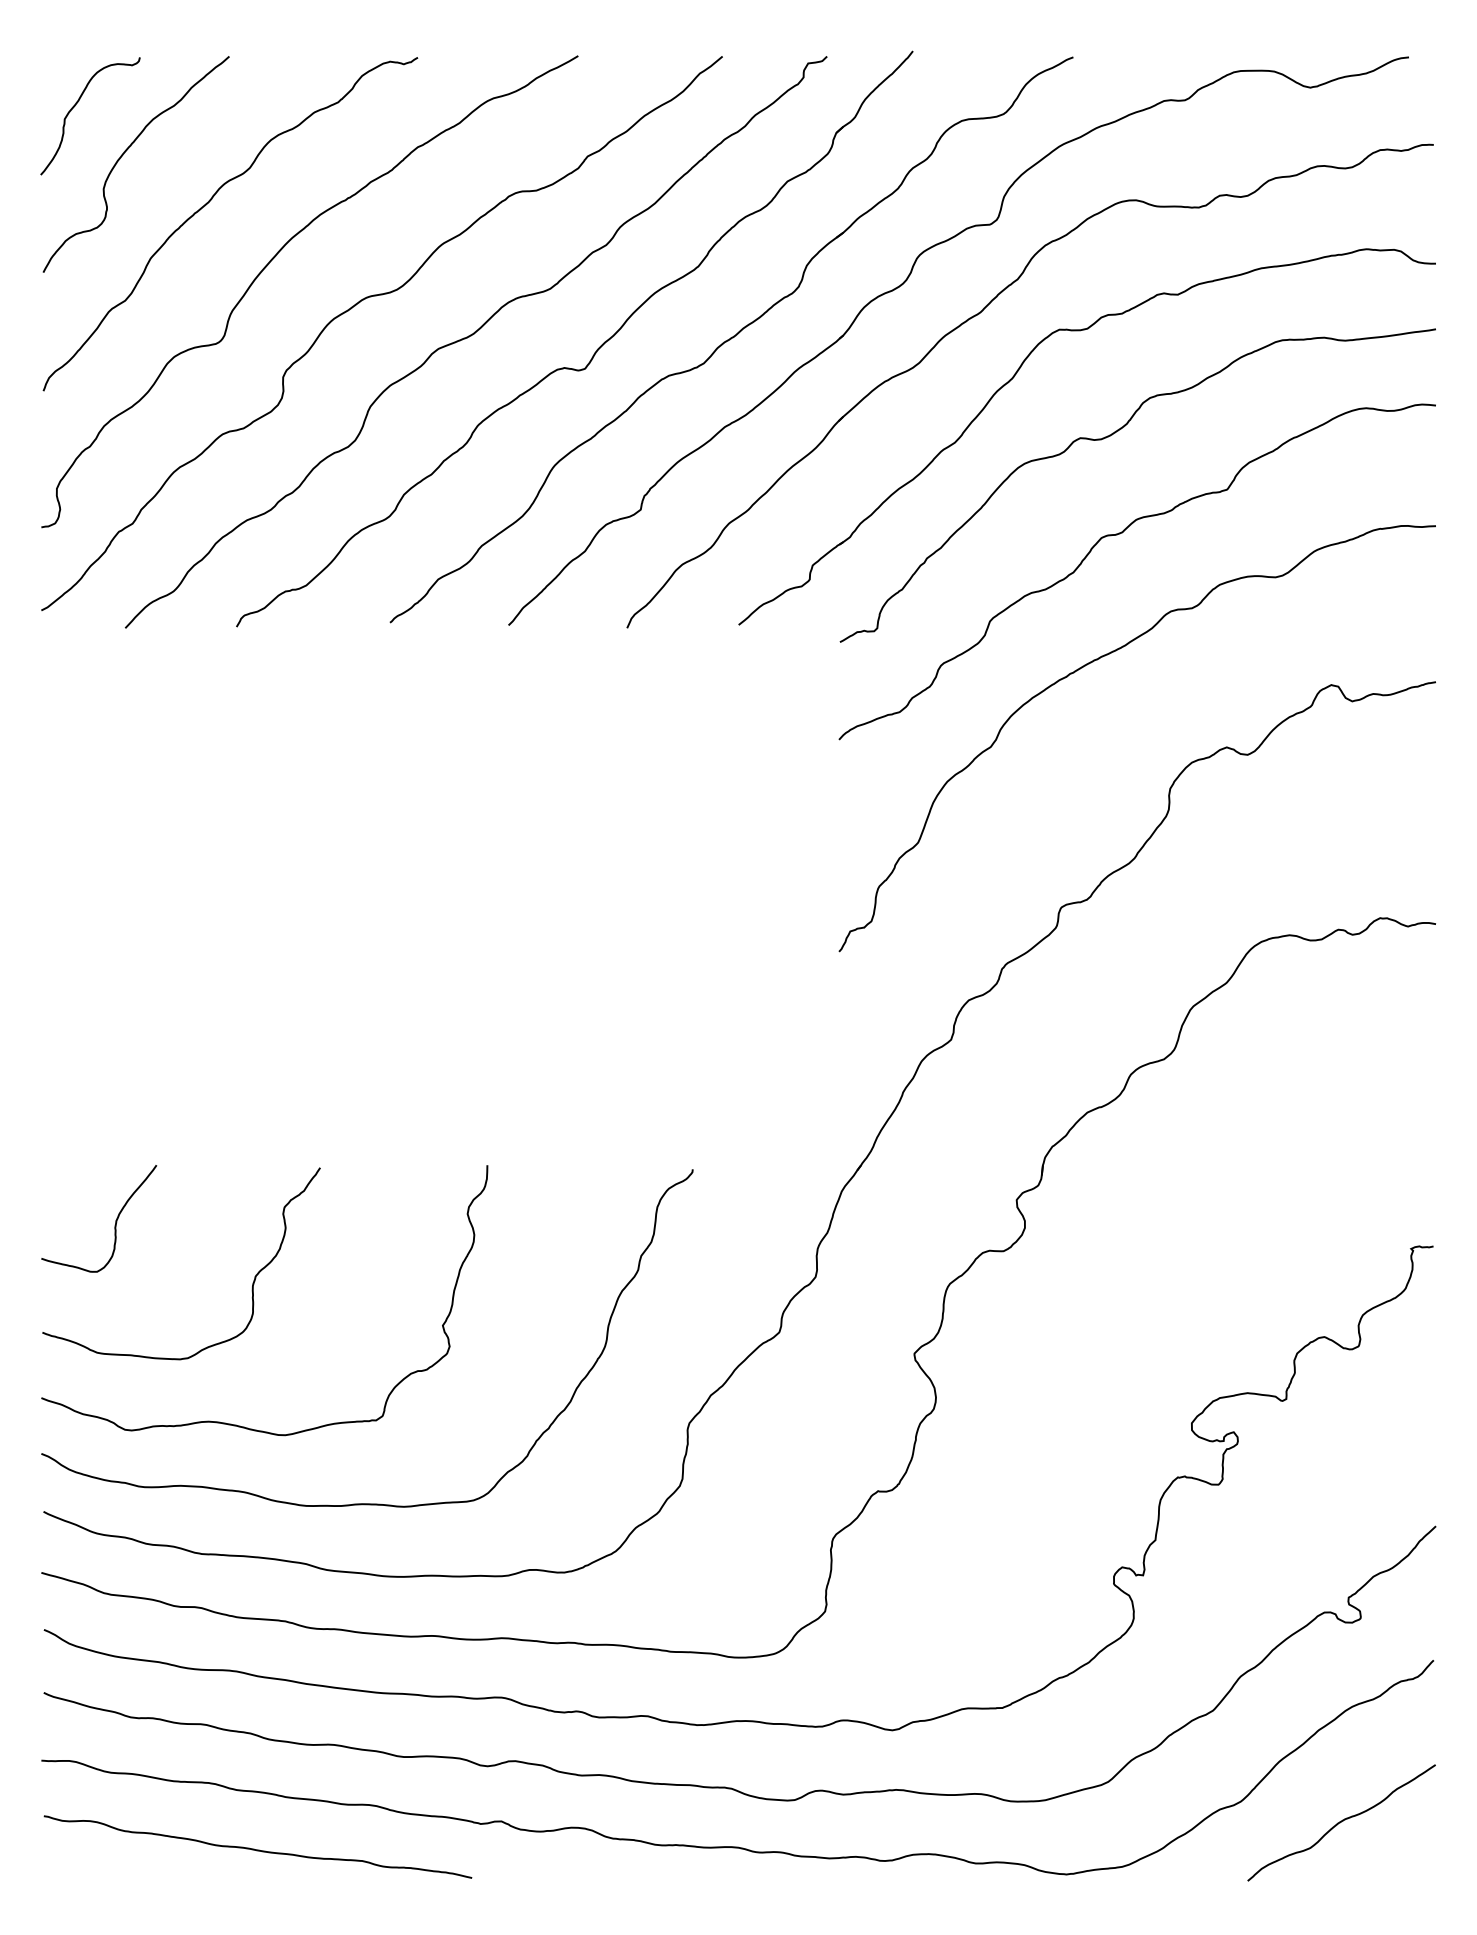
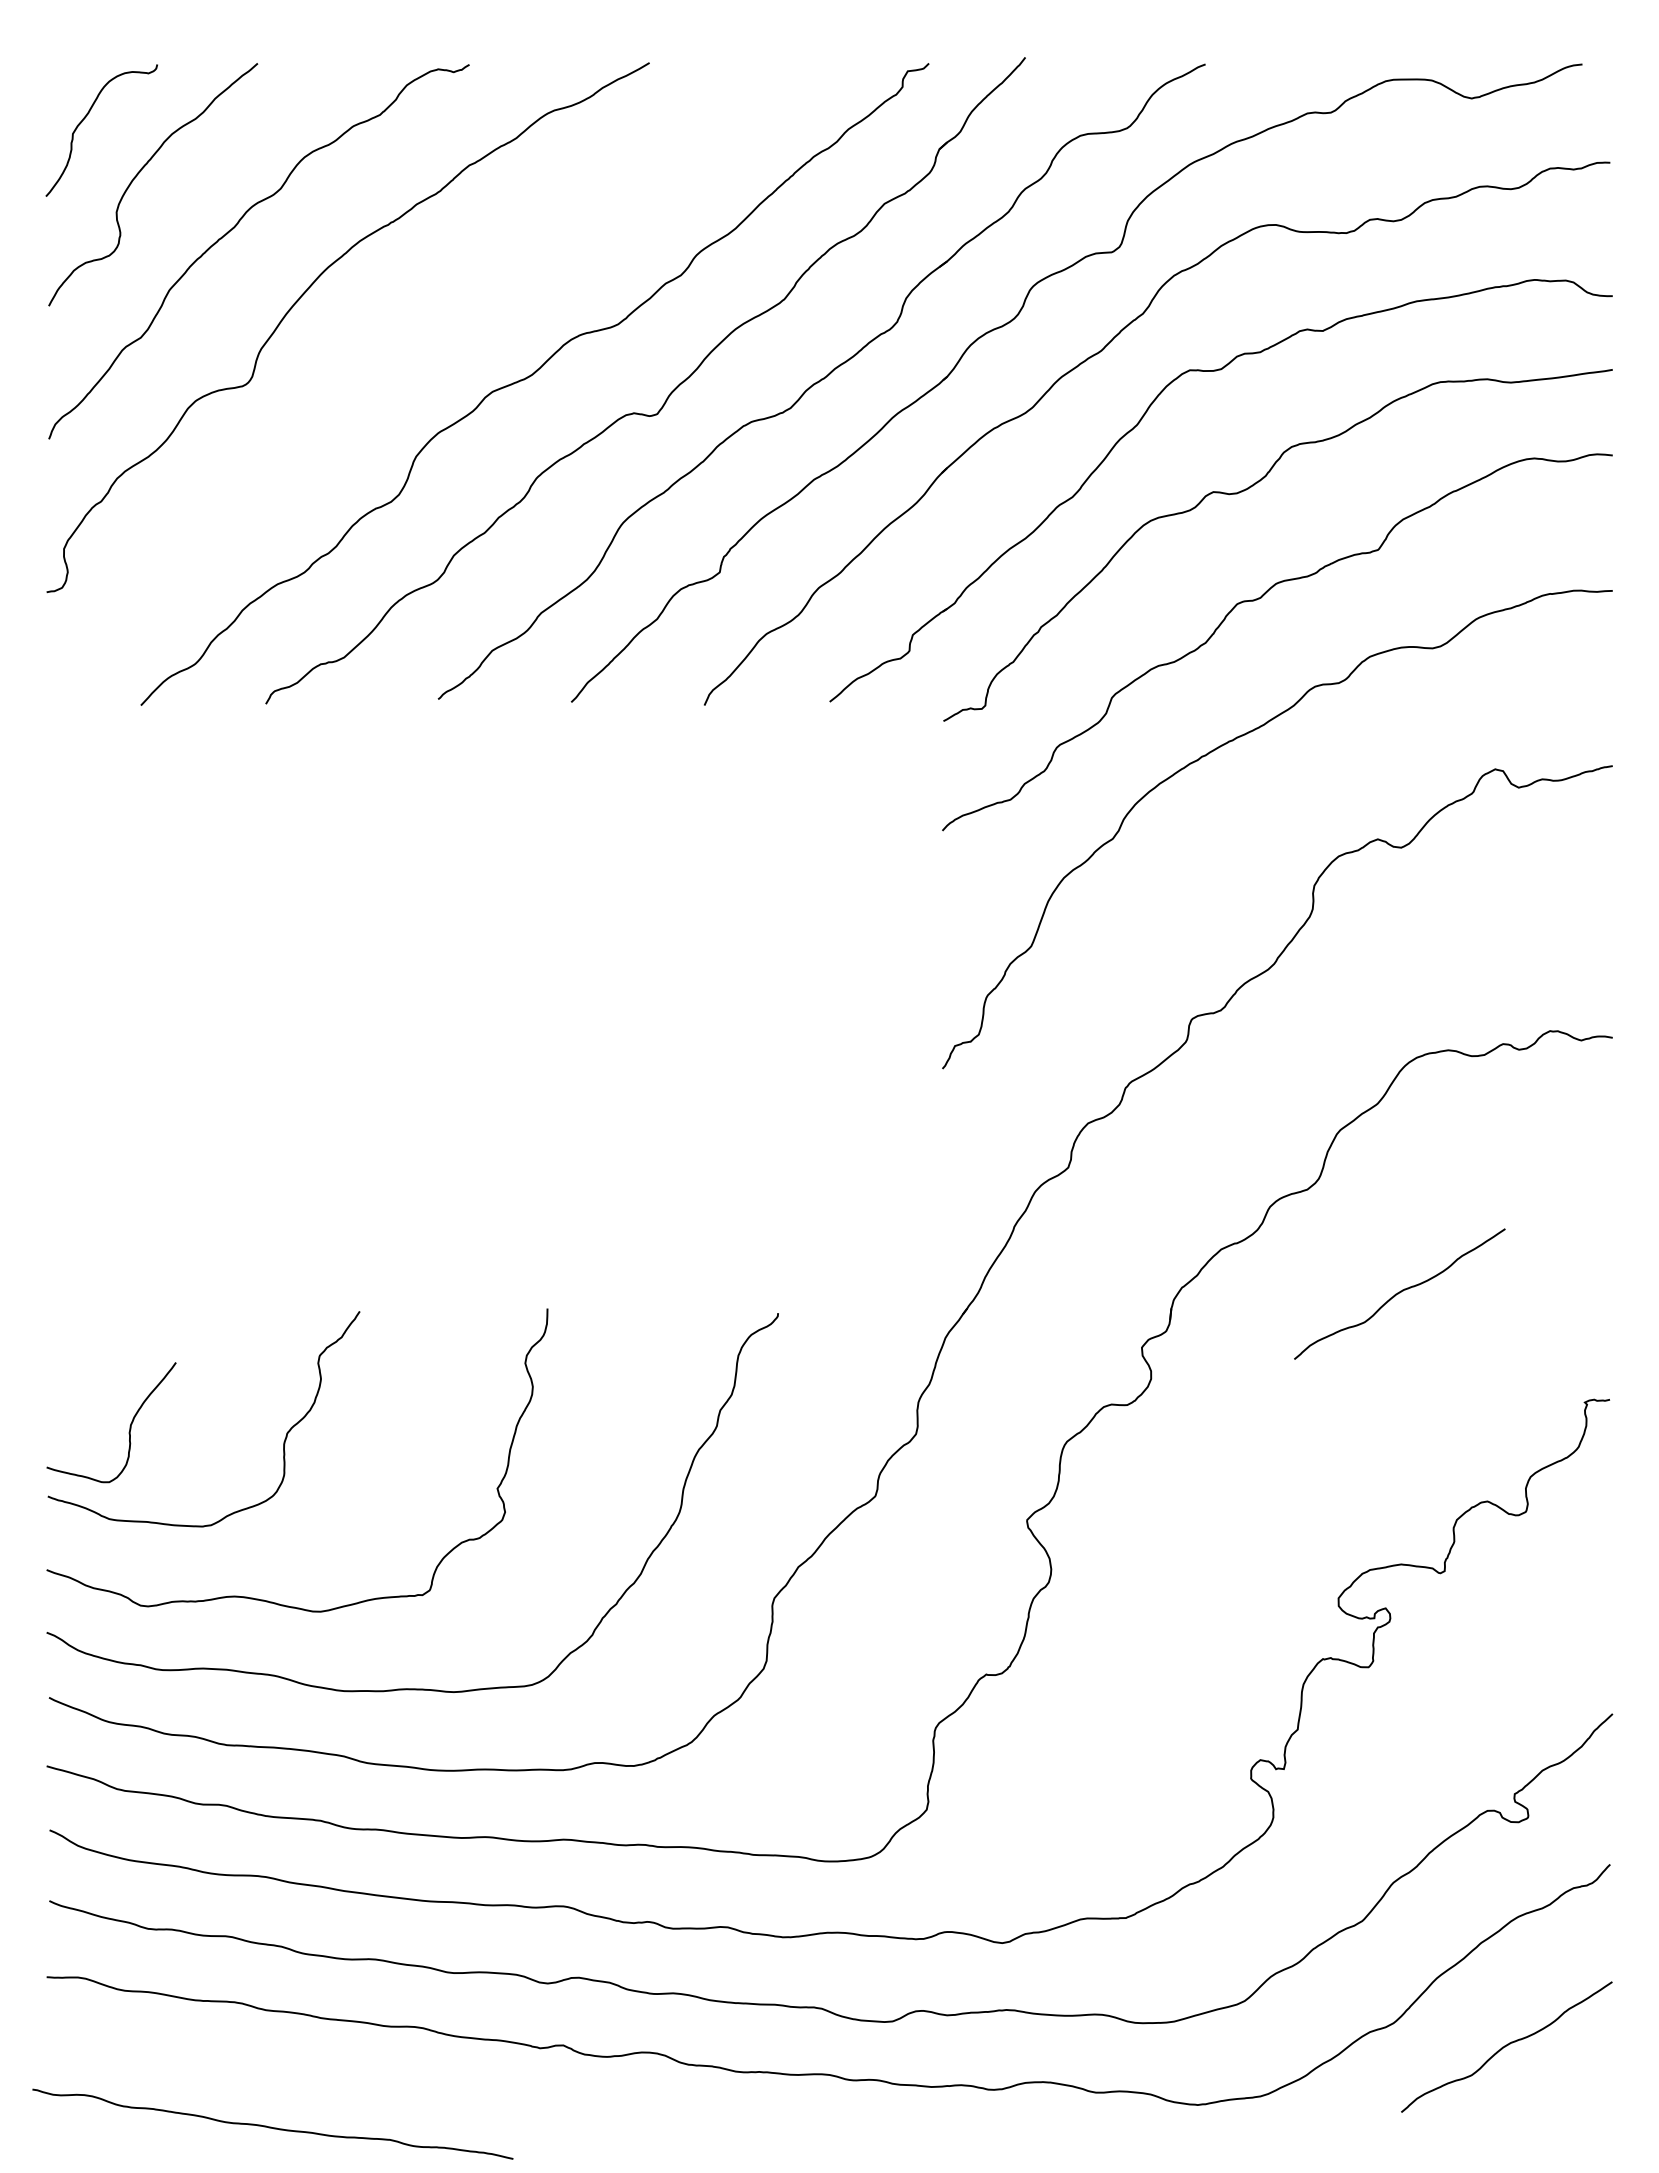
curve: (357, 304) -> (401, 342), removed
curve: (1246, 1151) -> (1399, 1293), added
curve: (115, 1222) -> (129, 1426), moved
curve: (256, 1849) -> (271, 2126), moved

